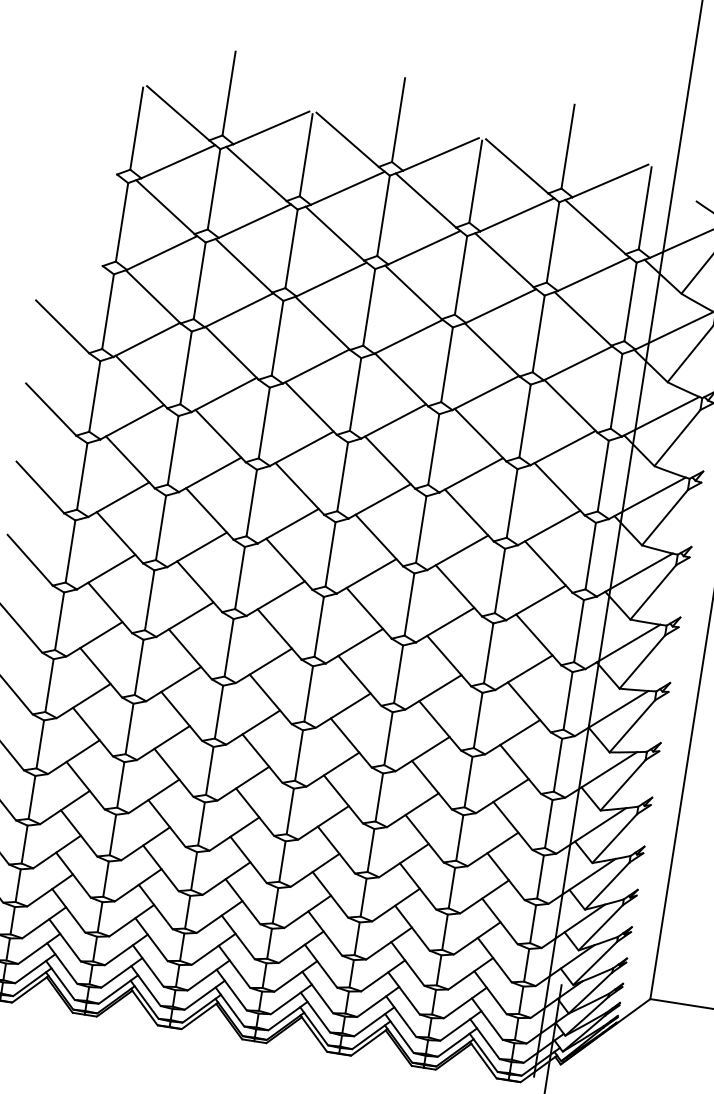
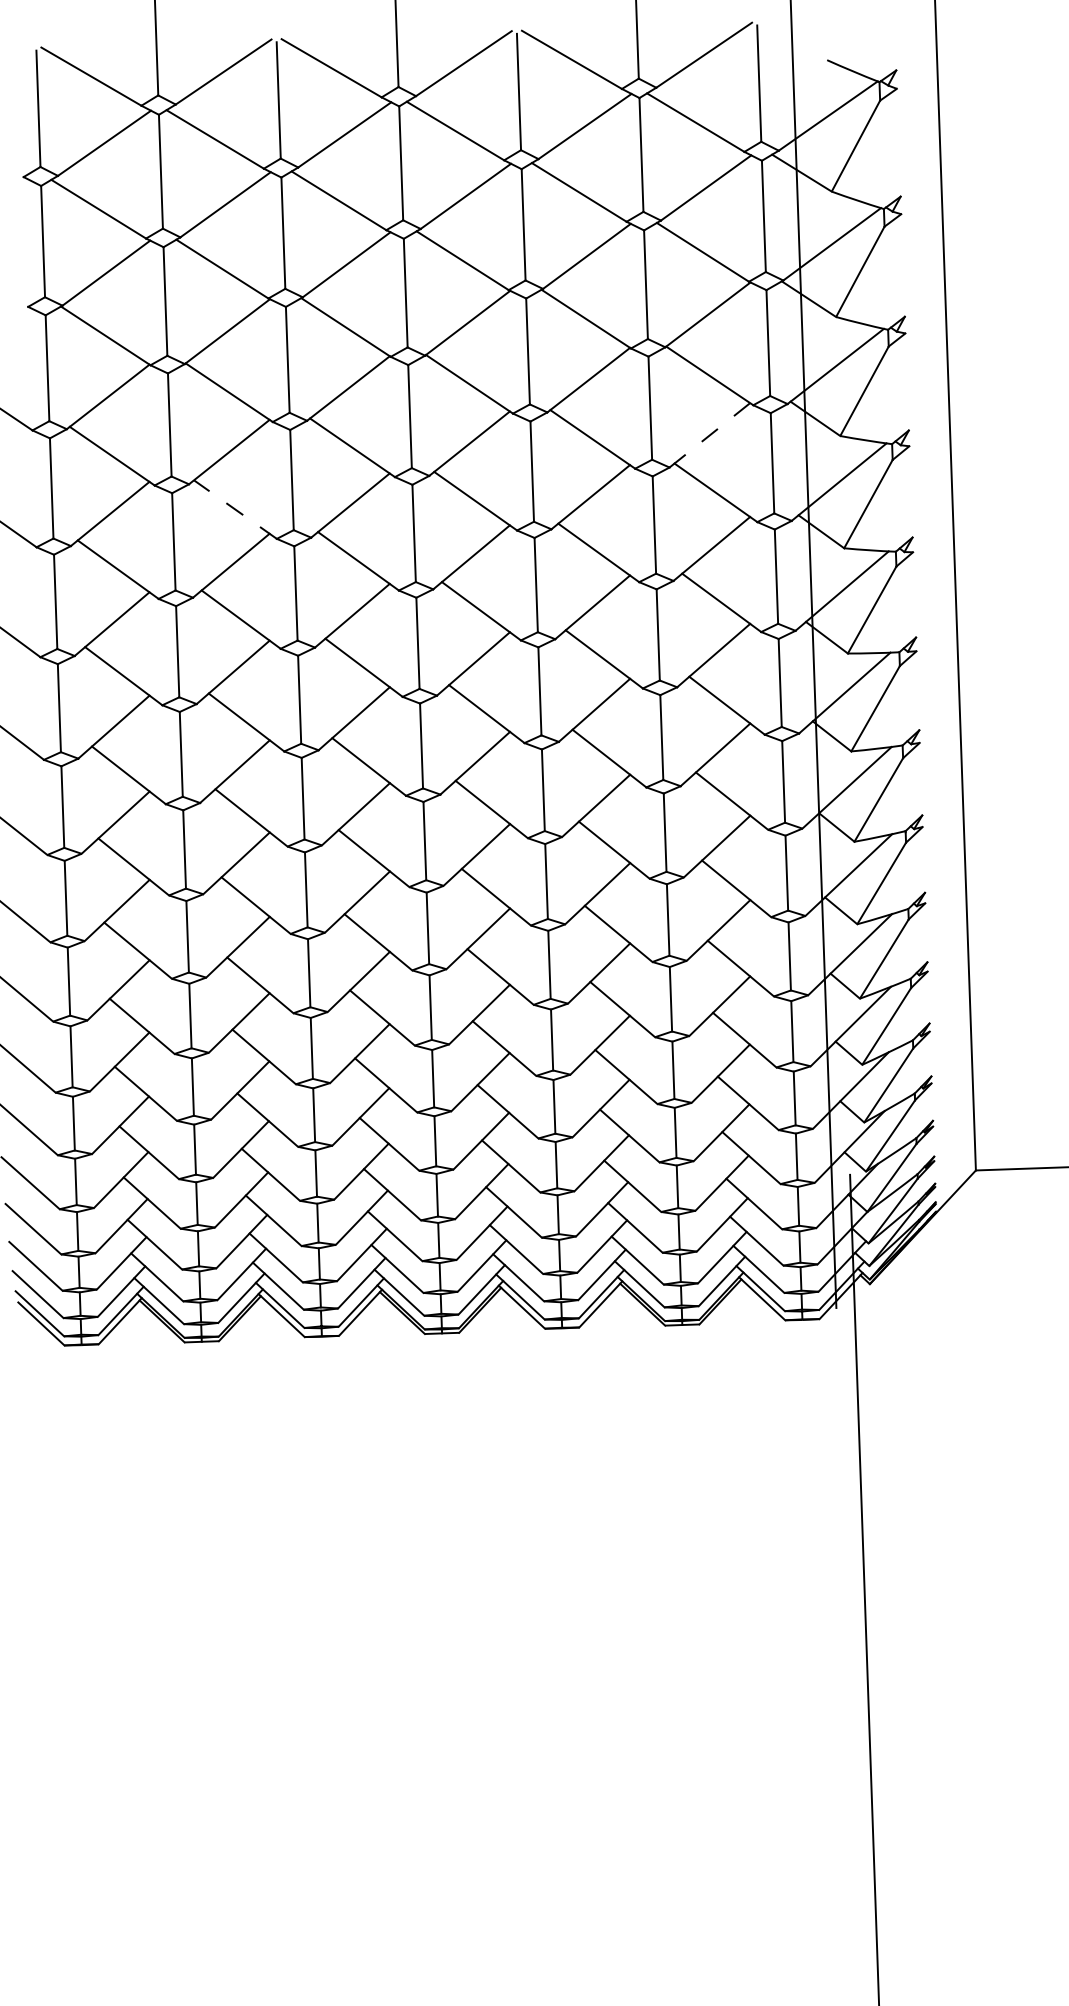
line: (220, 436) -> (235, 509), solid -> dashed
line: (562, 448) -> (709, 435), solid -> dashed

